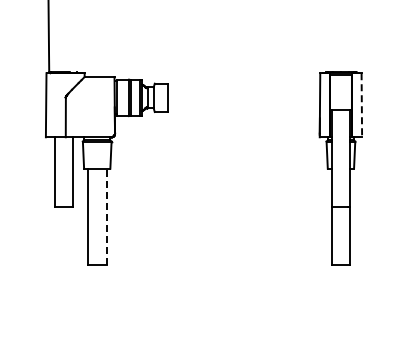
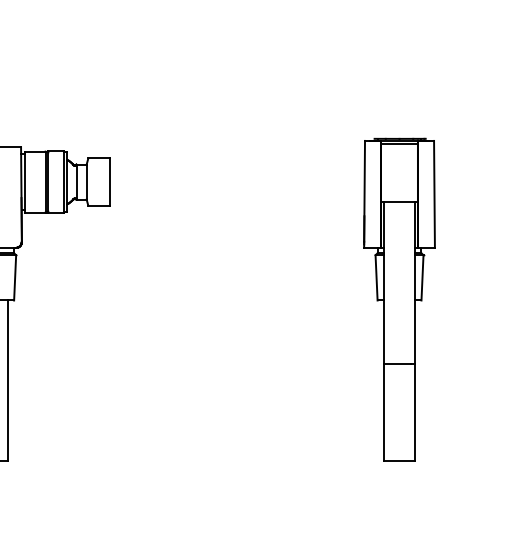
line: (361, 105) -> (433, 194), dashed -> solid
line: (106, 216) -> (7, 380), dashed -> solid

